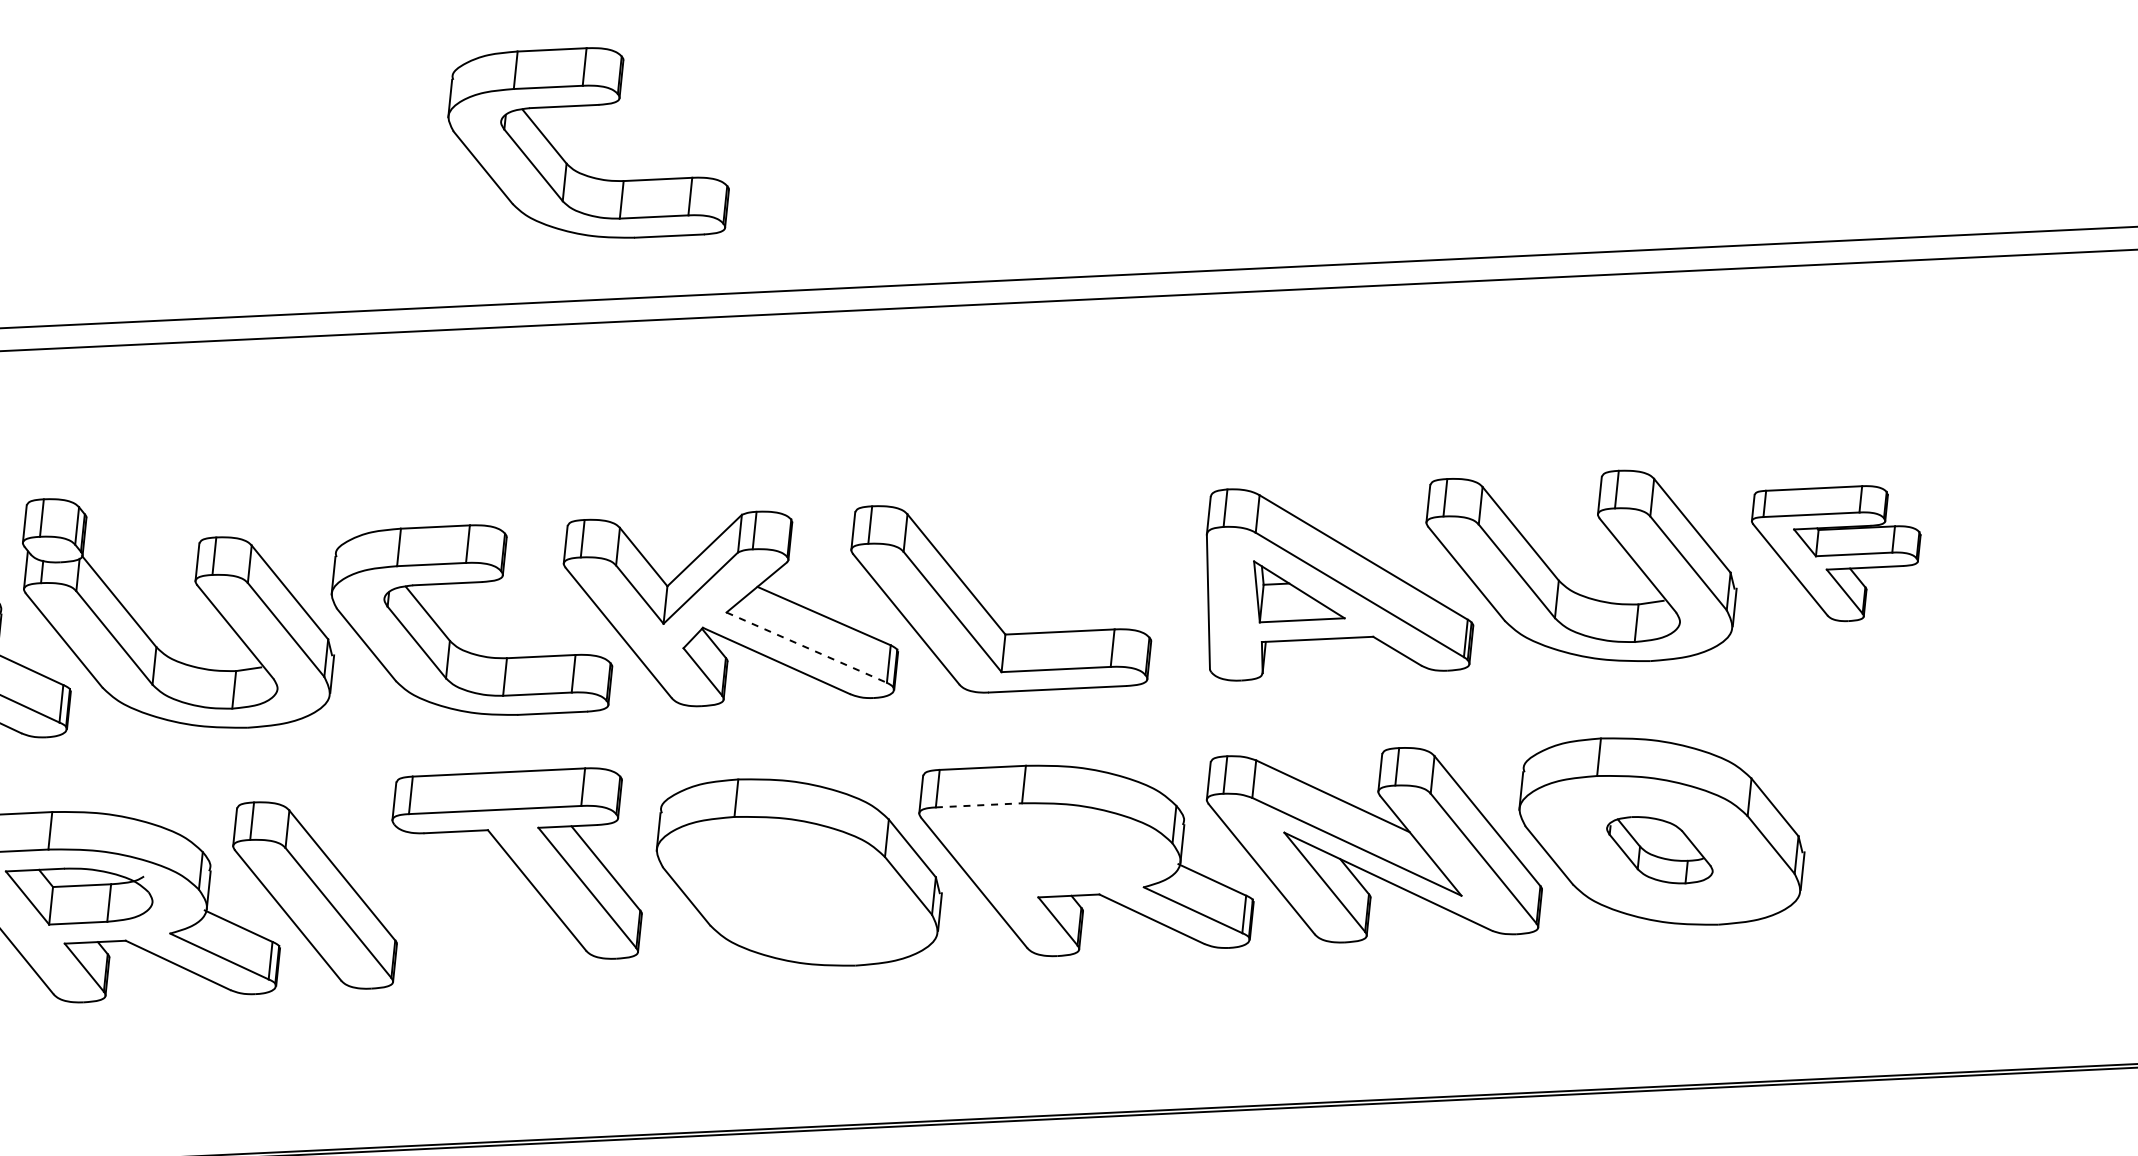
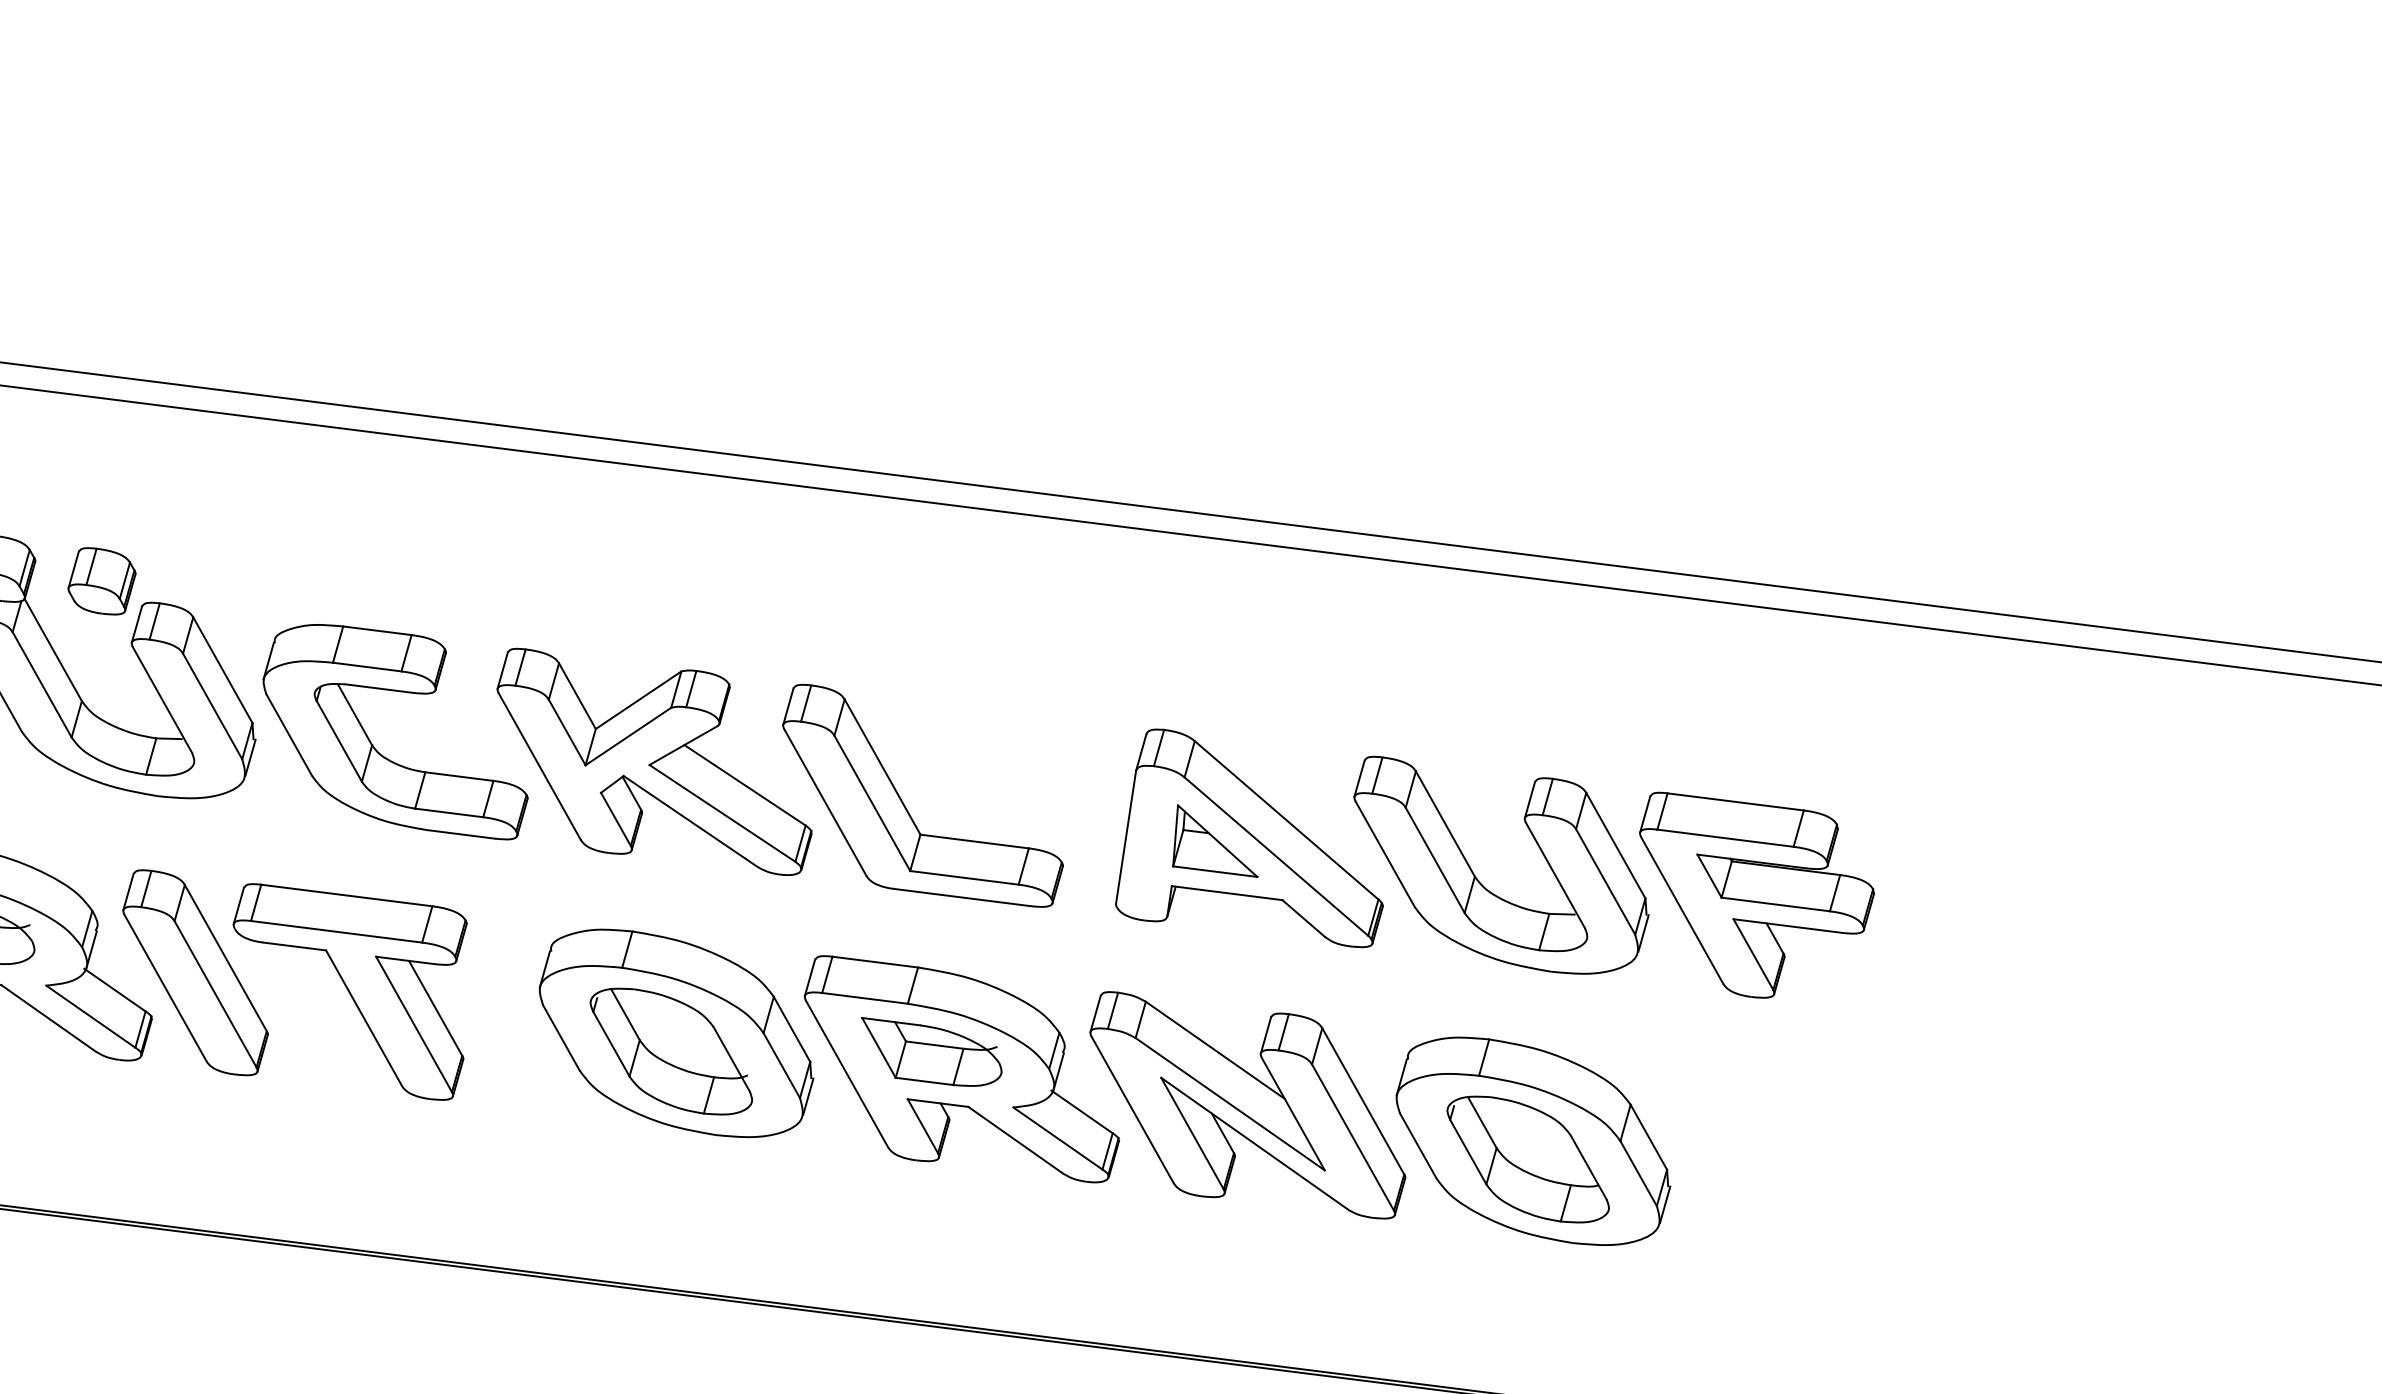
part: (569, 164) -> (571, 296), removed
part: (155, 525) -> (101, 581), added
part: (1840, 549) -> (1757, 894), size x1.43
line: (806, 647) -> (722, 813), dashed -> solid
line: (979, 805) -> (865, 998), dashed -> solid
part: (1053, 846) -> (931, 1051), added
part: (1659, 850) -> (1527, 1159), size x1.67
part: (518, 866) -> (349, 991), moved
part: (796, 891) -> (670, 1051), added

